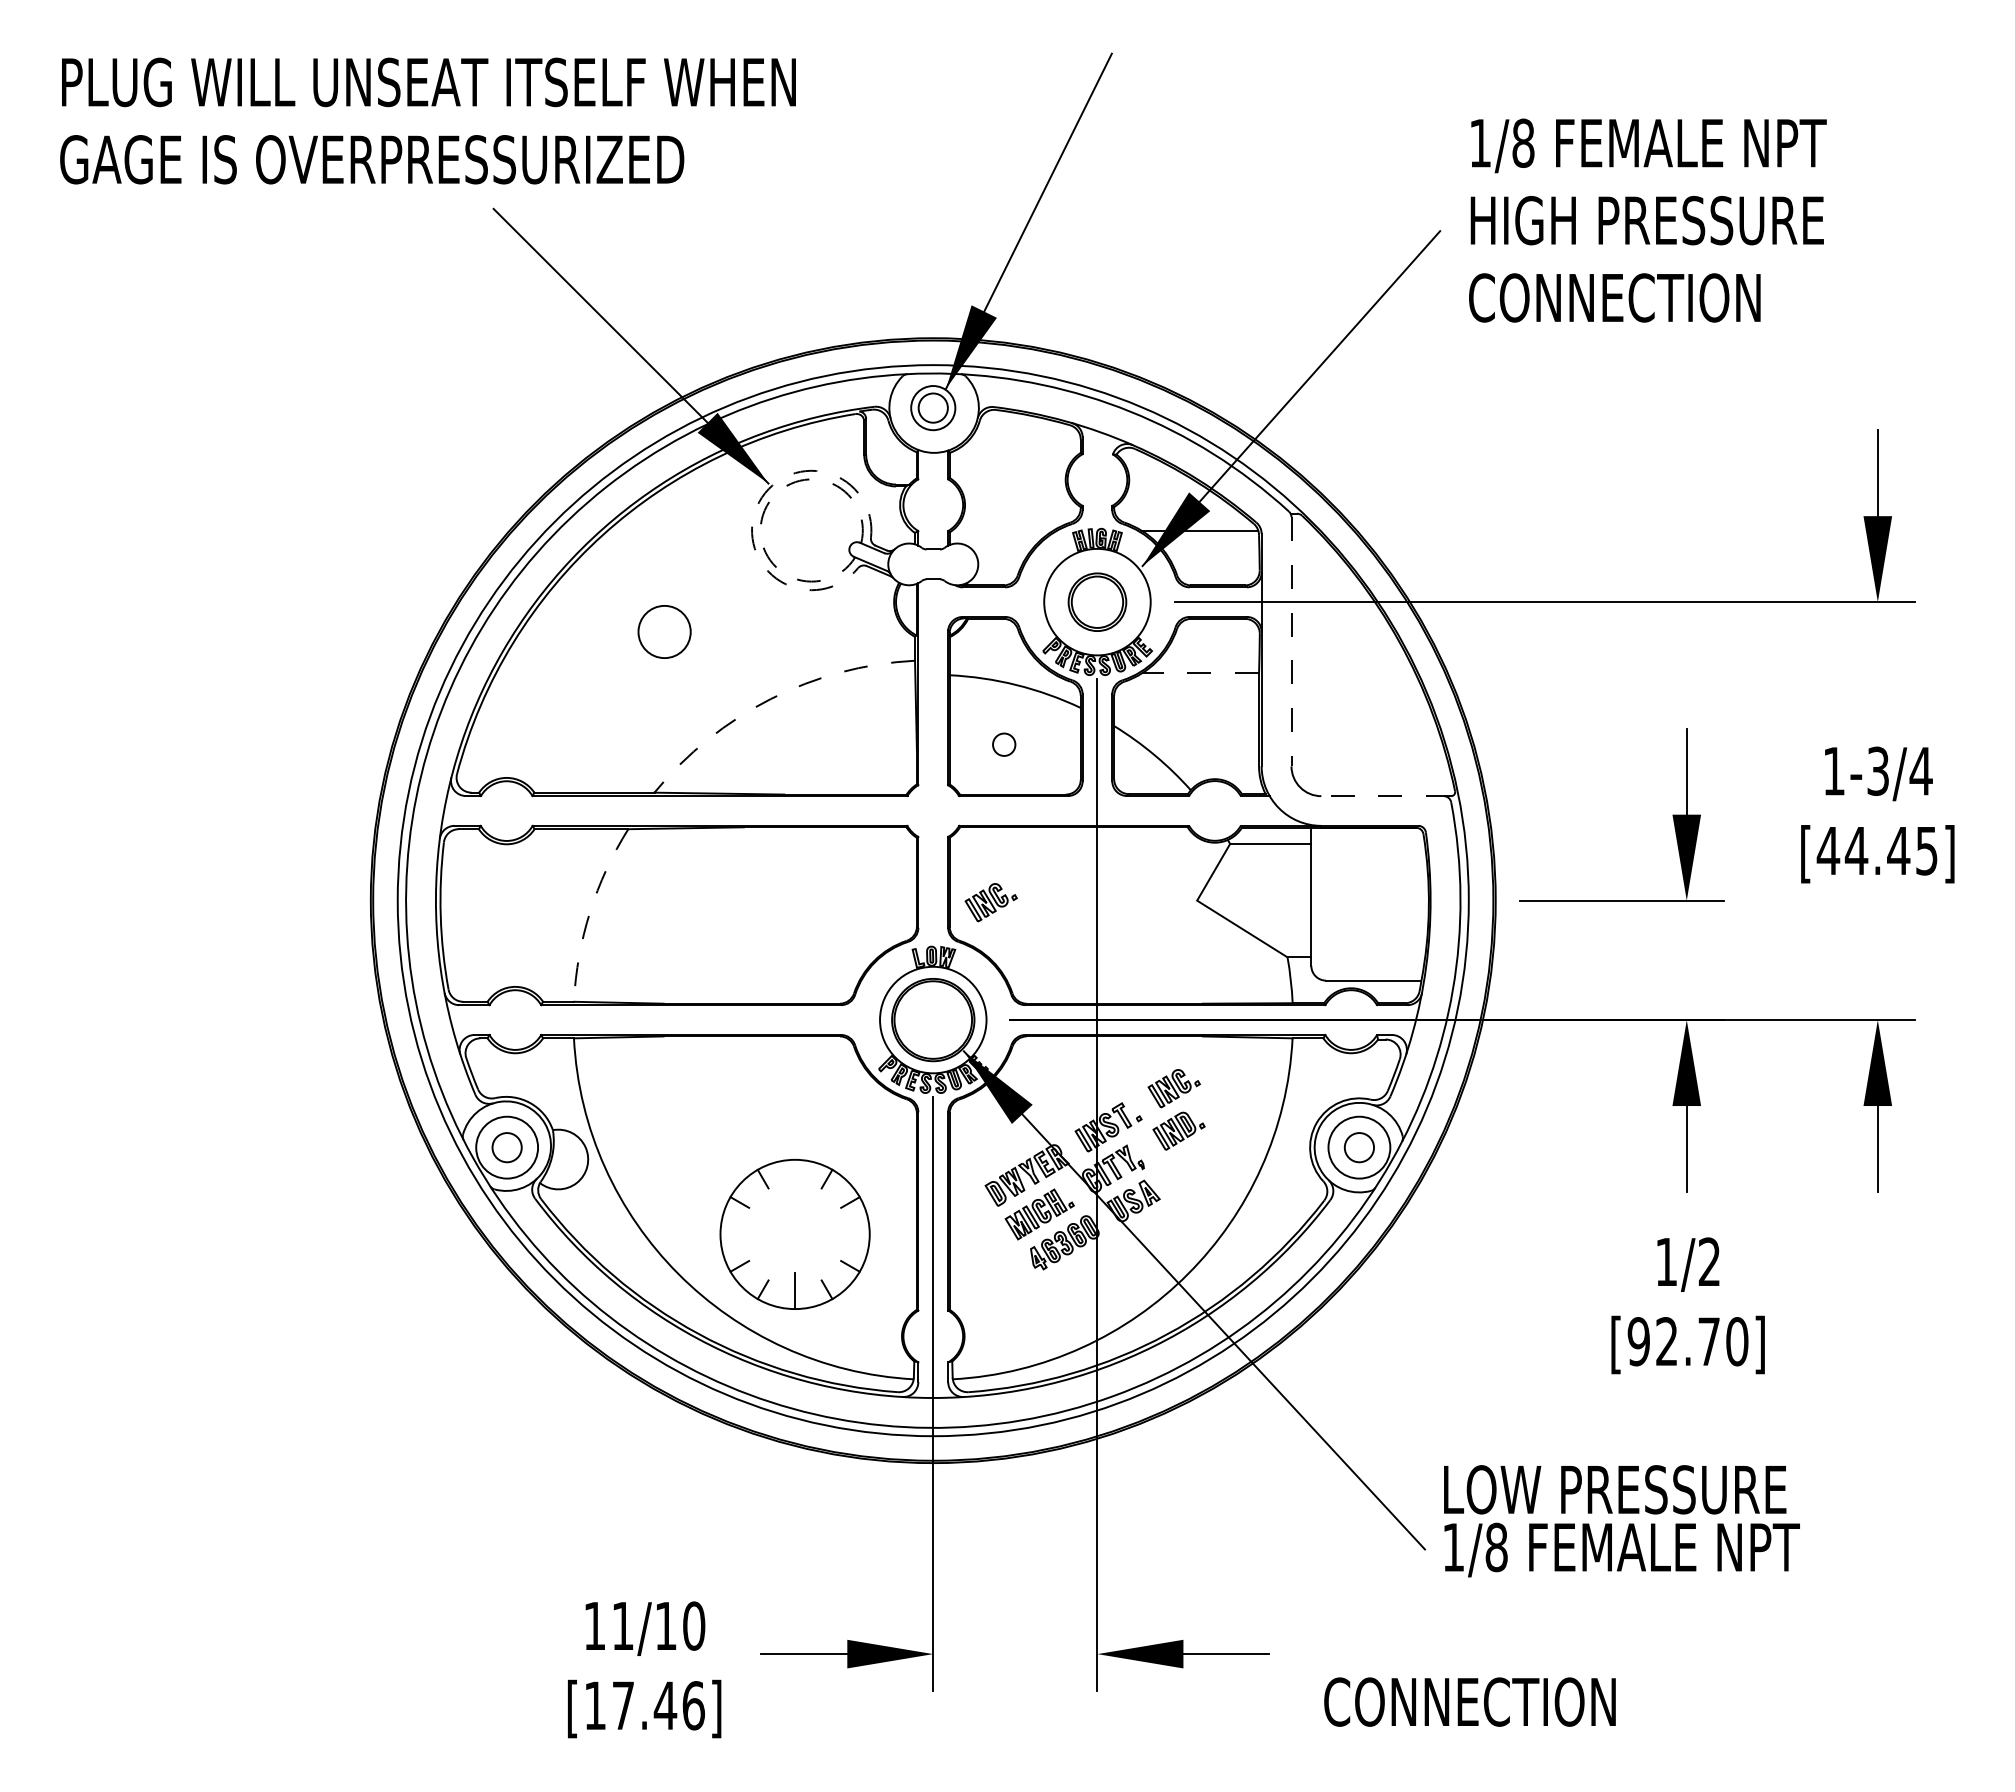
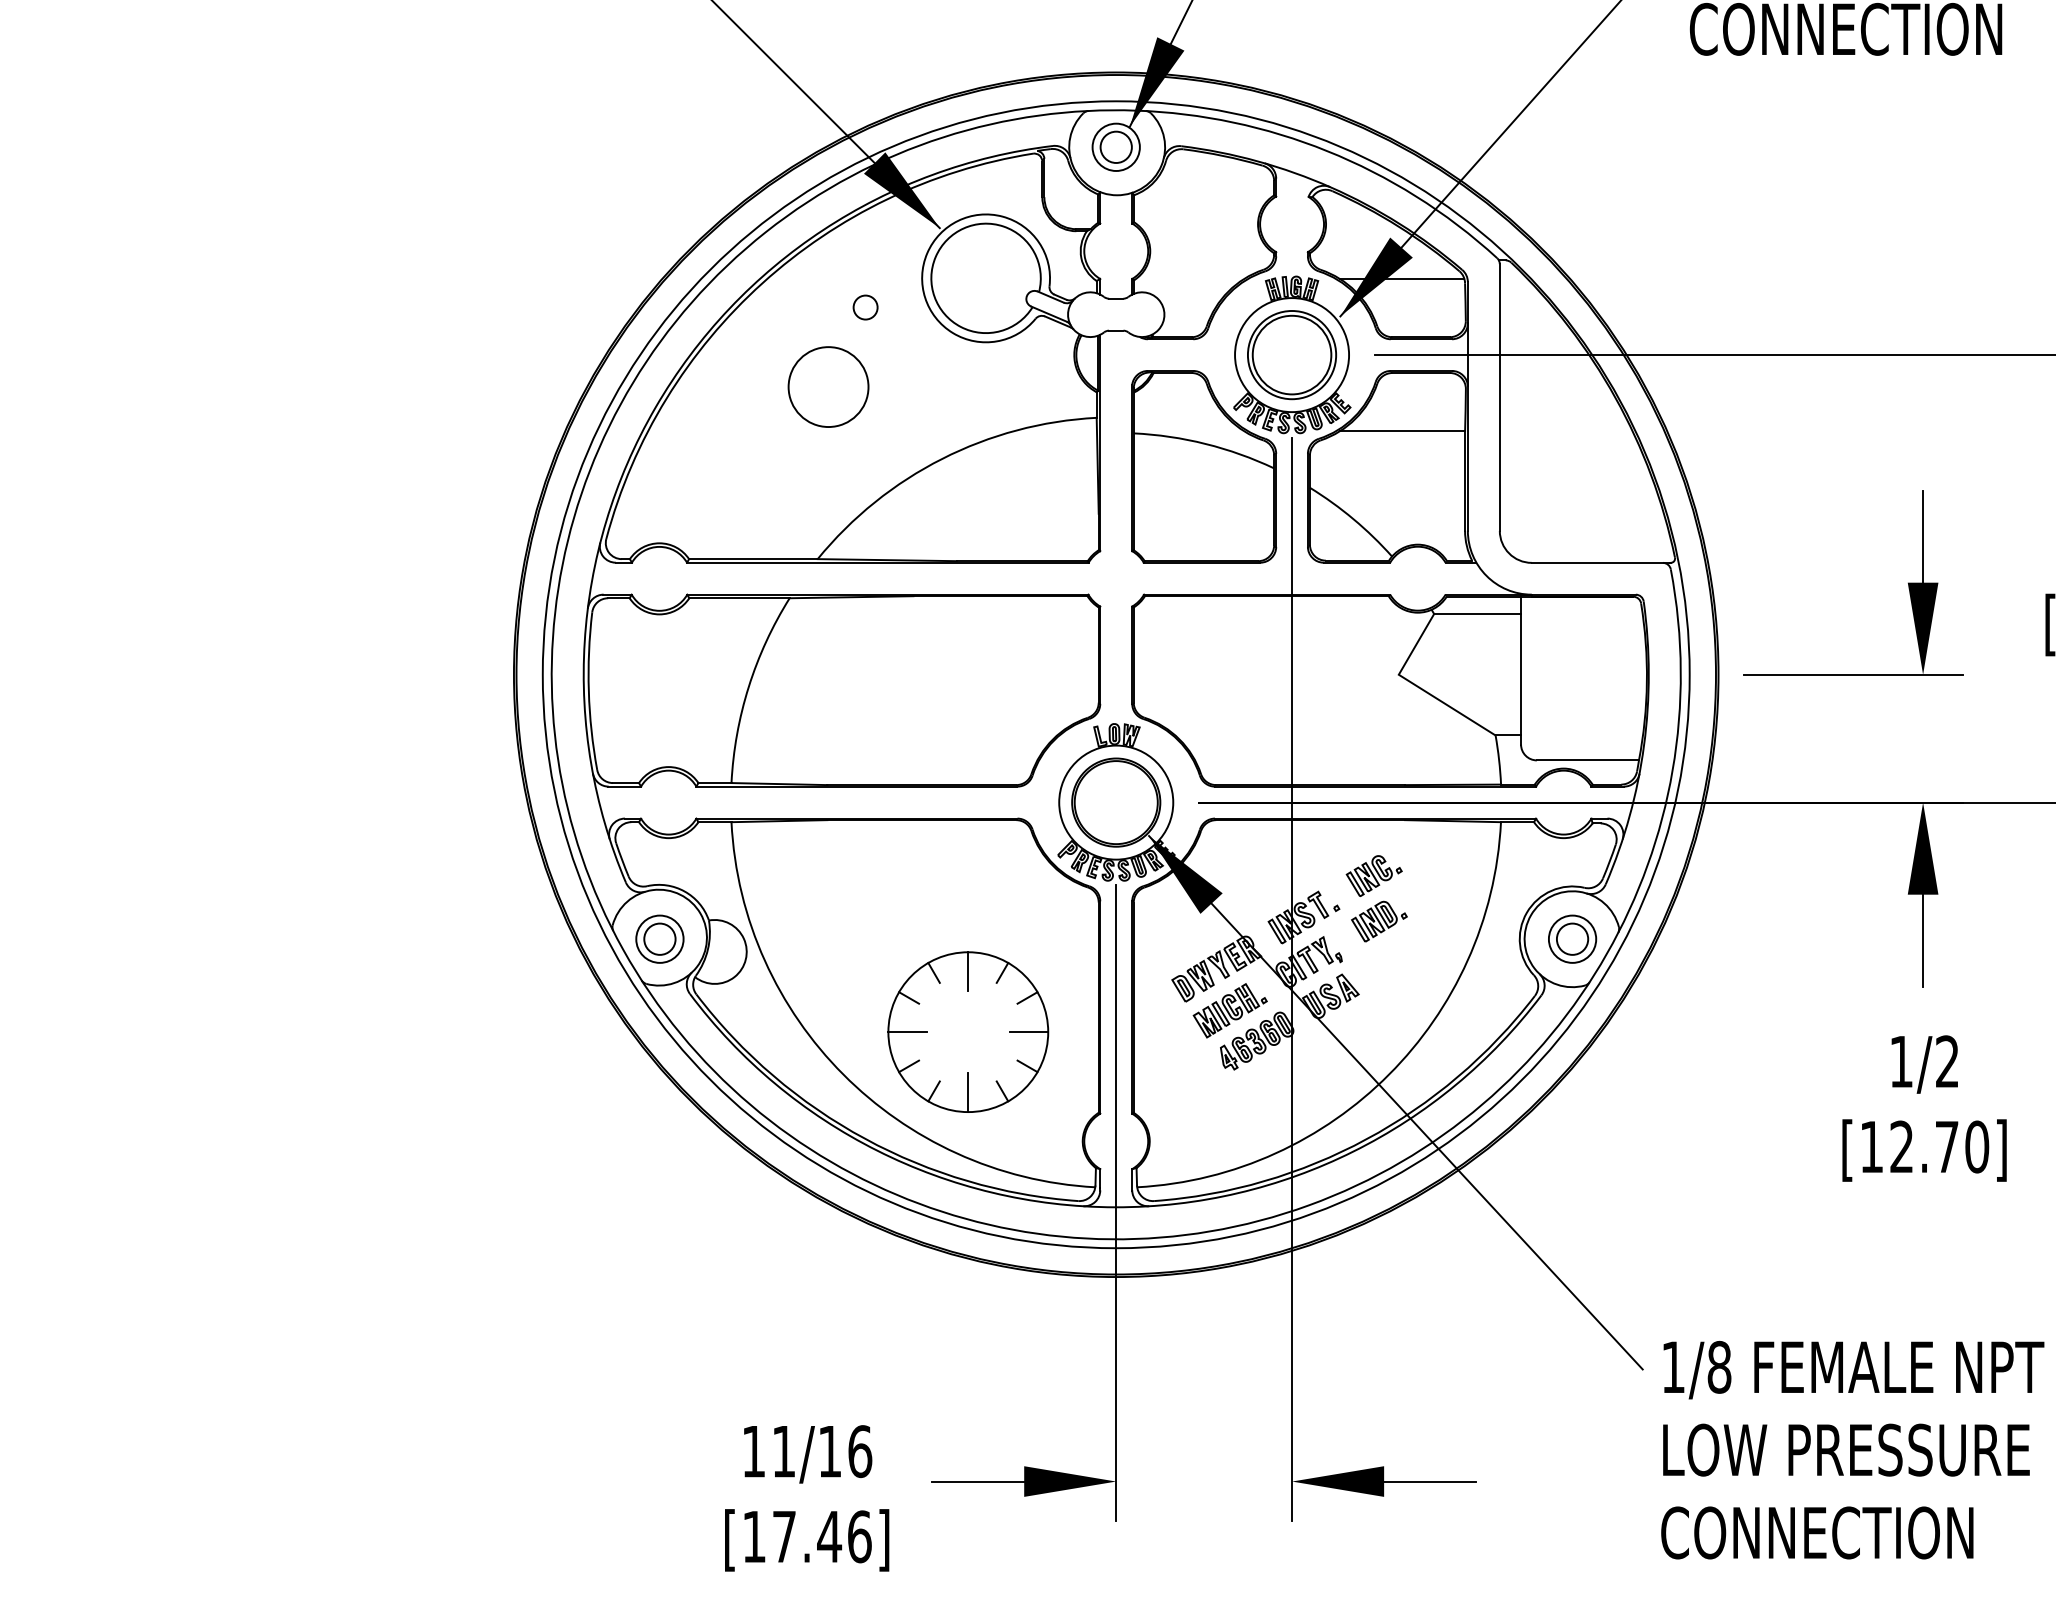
arc: (756, 507) -> (926, 253), dashed -> solid
arc: (764, 510) -> (935, 256), dashed -> solid
part: (1097, 602) -> (1292, 355), size x1.43
circle: (664, 631) -> (828, 386), size x1.43
line: (1291, 641) -> (1499, 397), dashed -> solid
line: (1200, 673) -> (1402, 431), dashed -> solid
arc: (770, 699) -> (941, 459), dashed -> solid
circle: (1004, 744) -> (865, 307), moved
line: (1385, 796) -> (1600, 563), dashed -> solid
part: (990, 902) -> (1177, 676), removed
arc: (590, 912) -> (749, 687), dashed -> solid
circle: (507, 1147) -> (660, 939), size x0.71
circle: (1359, 1147) -> (1572, 939), size x0.71
line: (795, 1177) -> (968, 971), added
line: (738, 1234) -> (907, 1032), added
line: (851, 1234) -> (1028, 1032), added
text: (1638, 1341) -> (1871, 1146), [92.70] -> [12.70]
text: (1615, 1489) -> (1846, 1449), moved
text: (694, 1625) -> (860, 1450), 11/10 -> 11/16
text: (1469, 1701) -> (1816, 1532), moved

